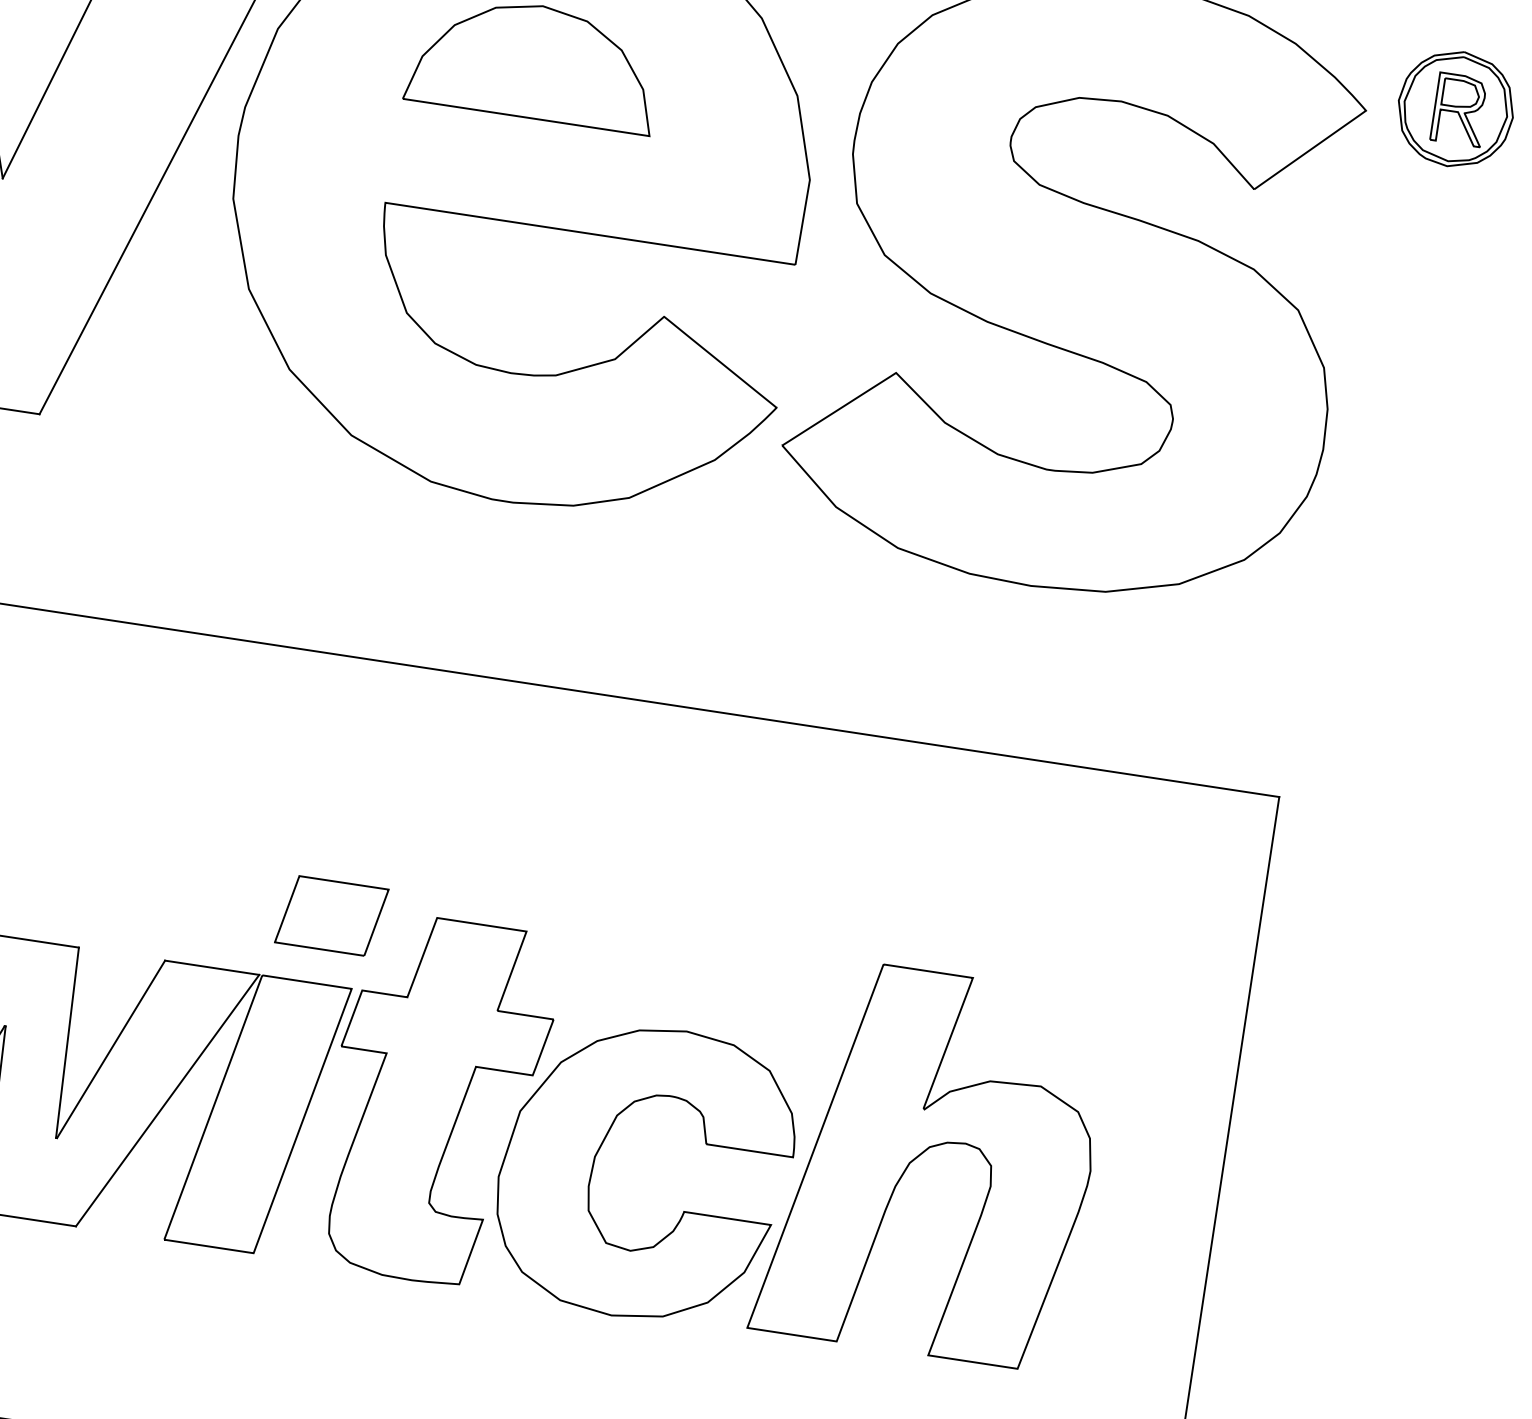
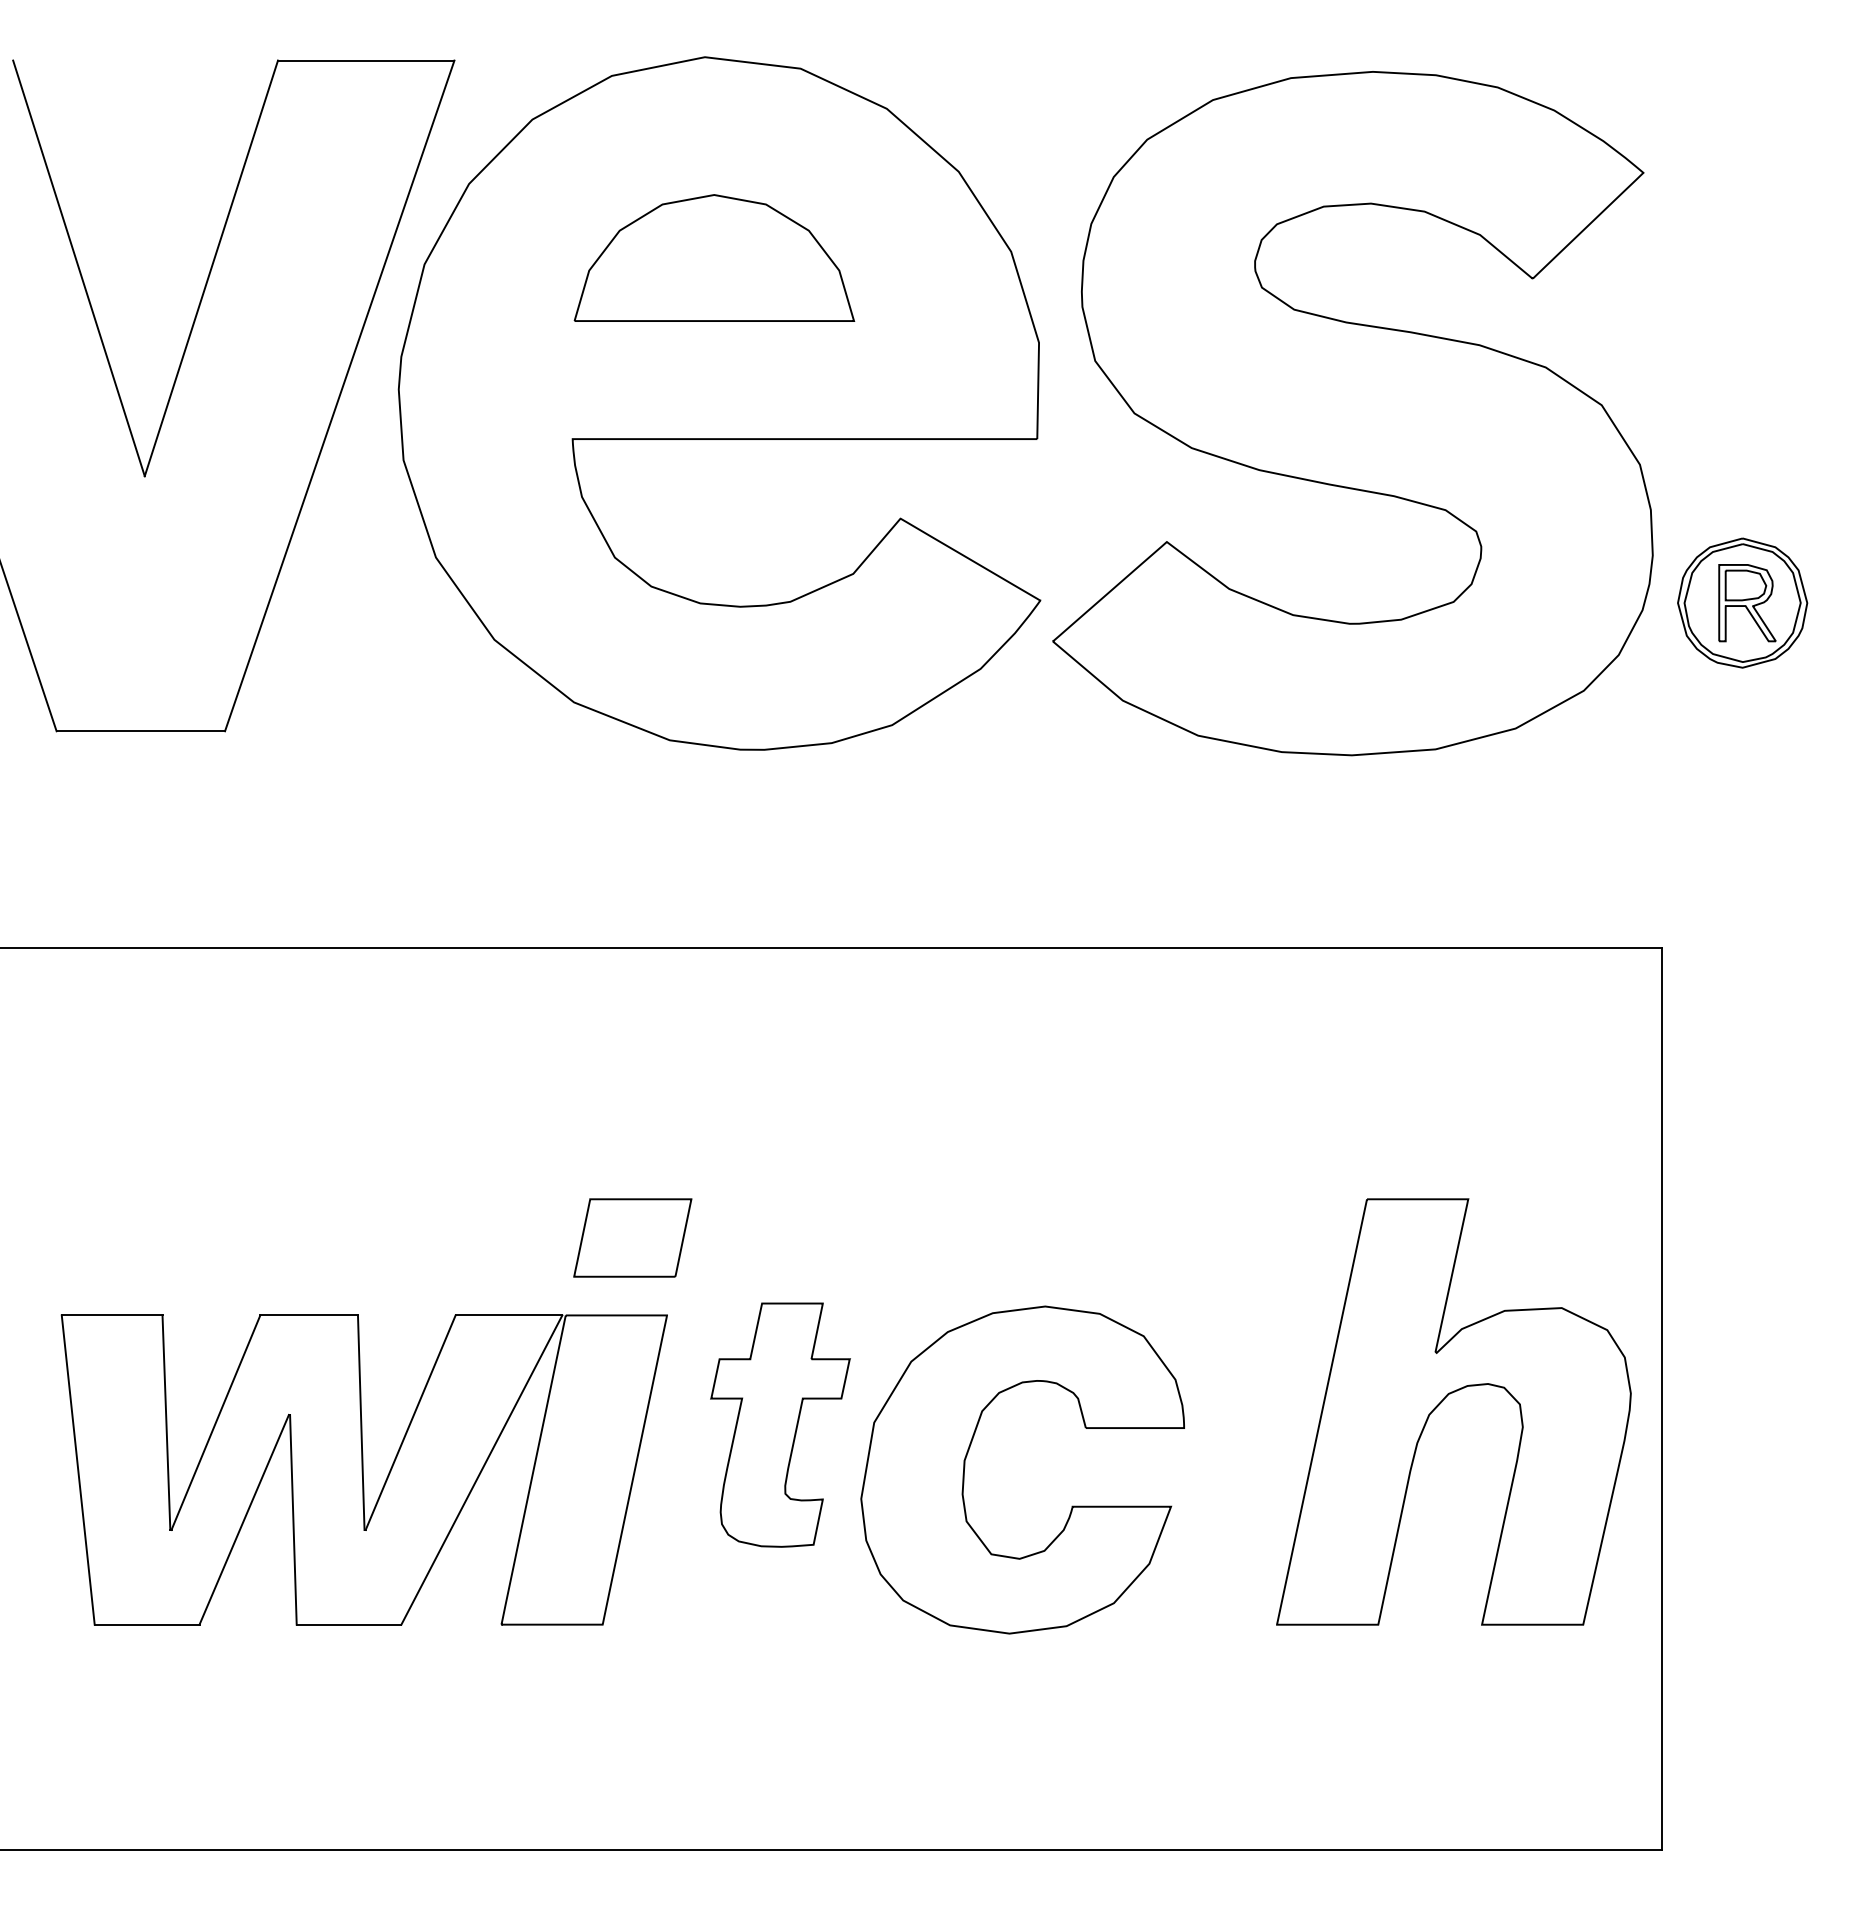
part: (1455, 108) -> (1742, 602), moved
part: (437, 1100) -> (780, 1424), size x0.6
part: (923, 1153) -> (1442, 1402), moved

